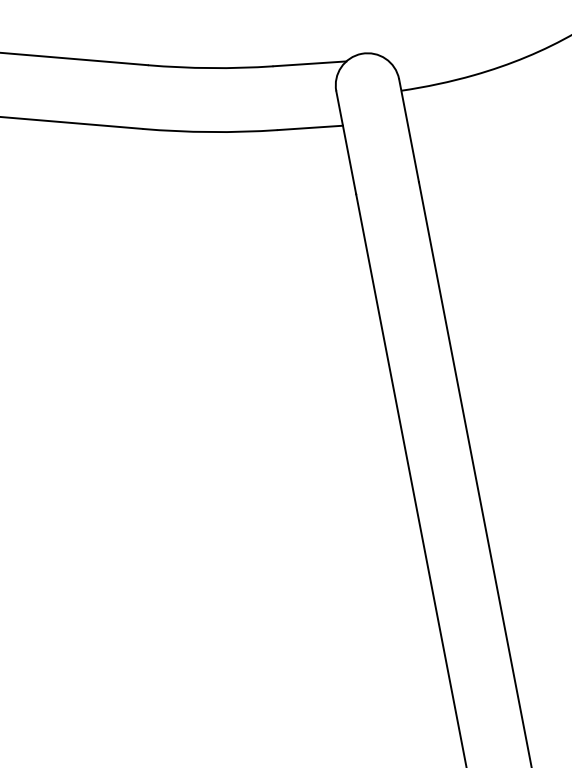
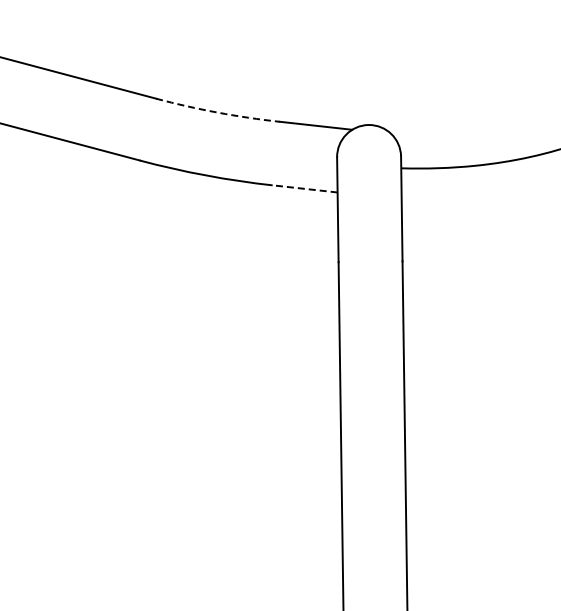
arc: (210, 68) -> (217, 112), solid -> dashed
line: (310, 127) -> (305, 188), solid -> dashed

